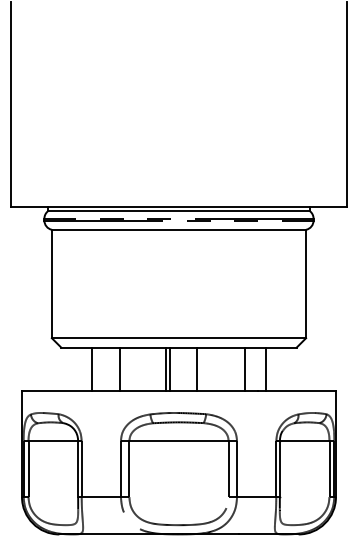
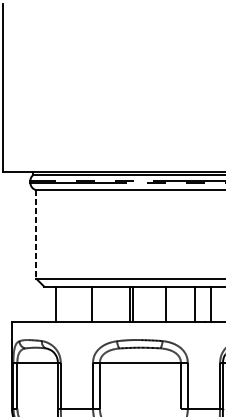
line: (51, 284) -> (36, 234), solid -> dashed
line: (92, 368) -> (56, 303), moved
line: (196, 368) -> (166, 303), moved

